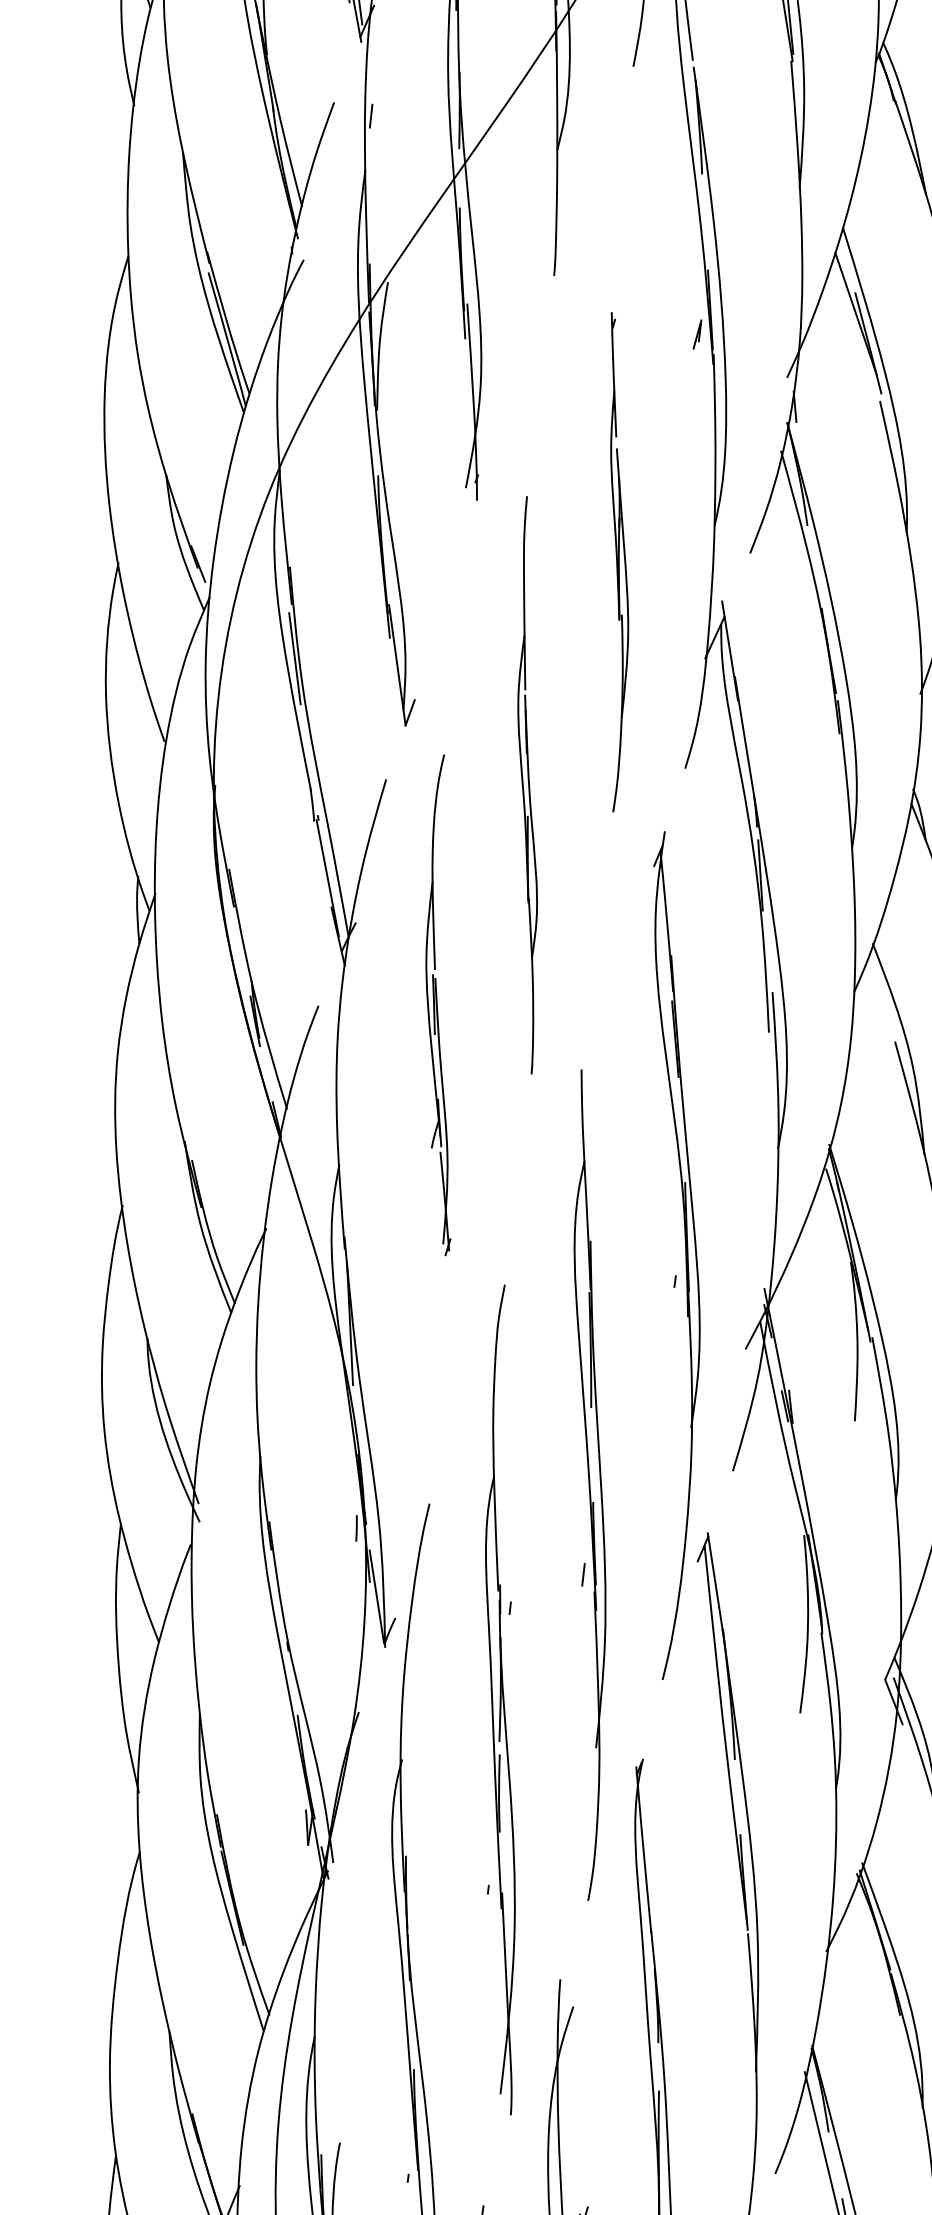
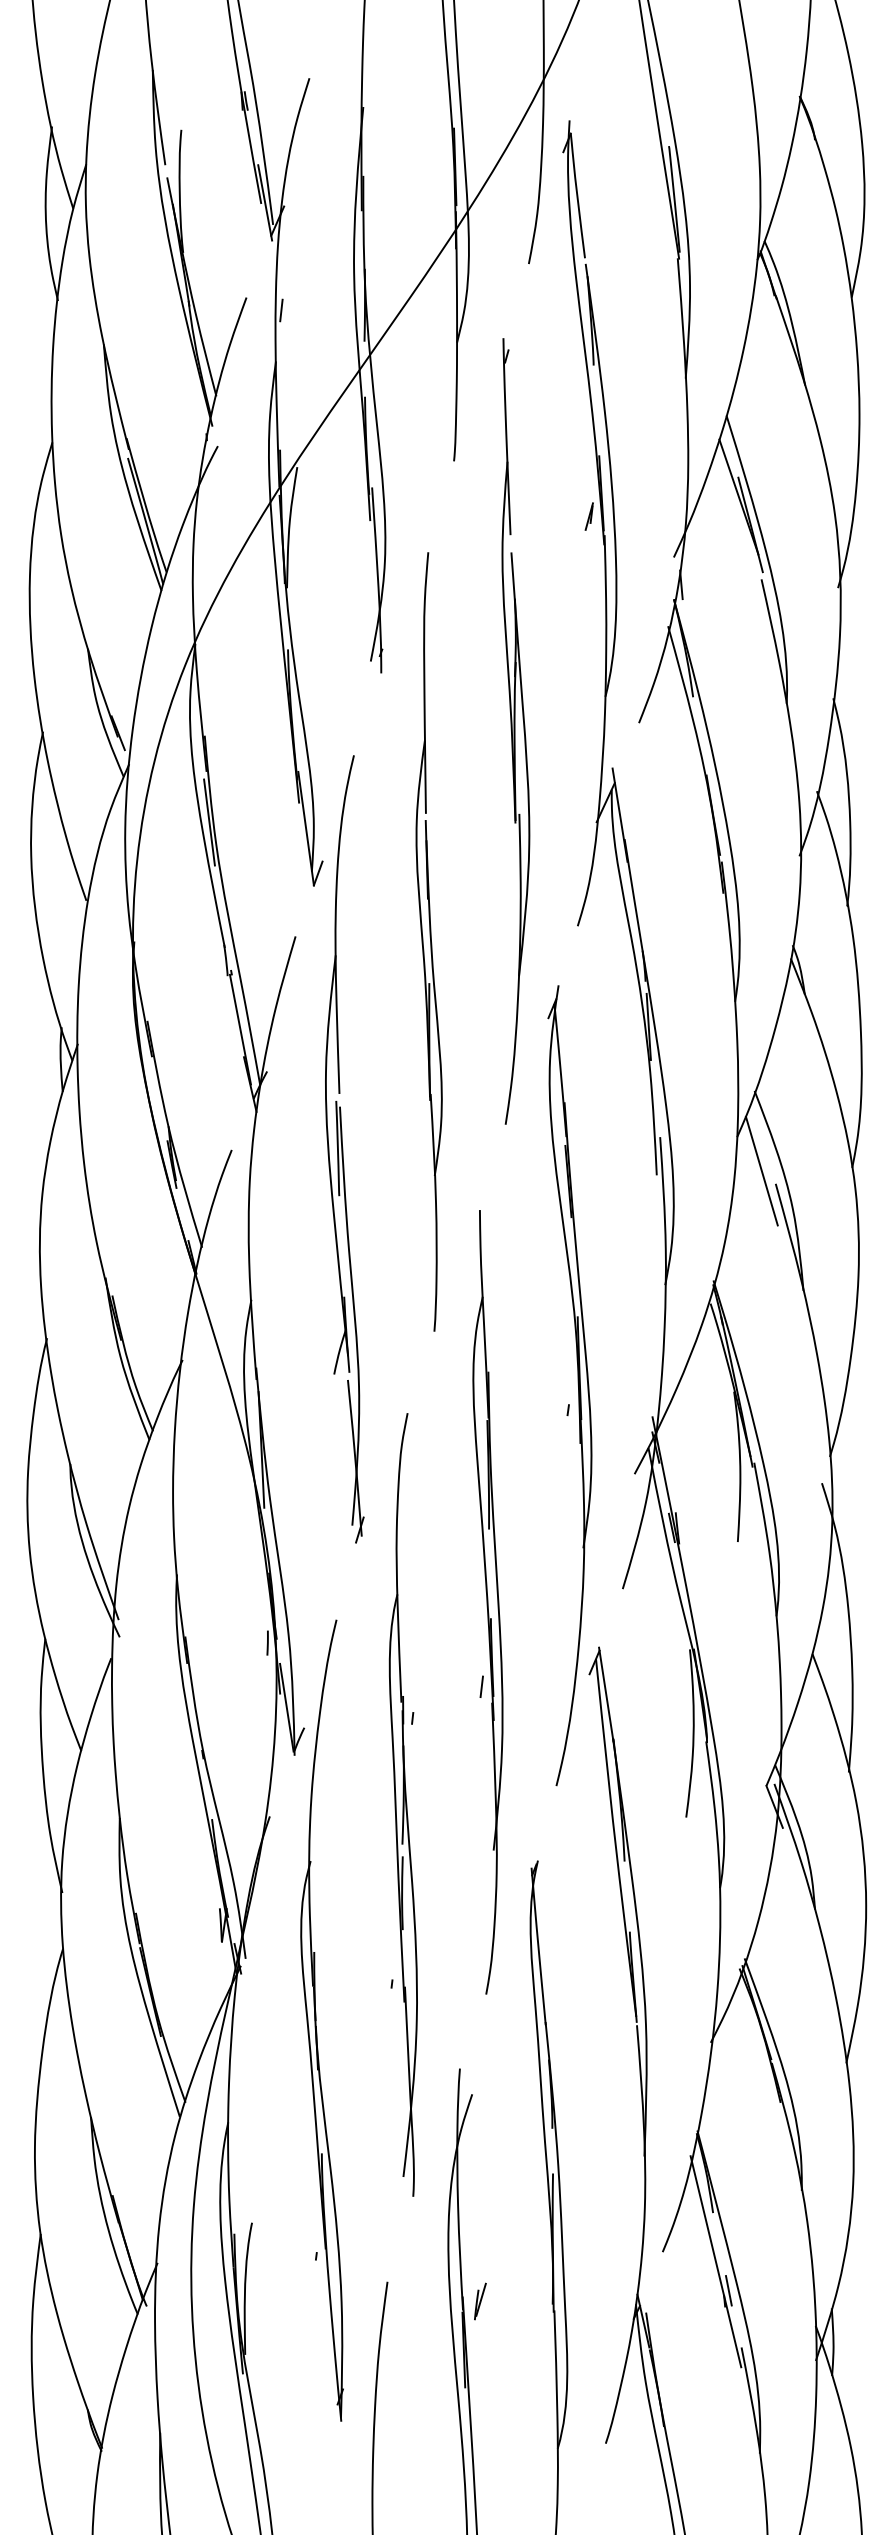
part: (619, 562) -> (515, 731), size x1.67
part: (527, 784) -> (428, 941), size x1.43
part: (438, 1005) -> (344, 1149), size x1.67
line: (879, 1027) -> (761, 1170), added

